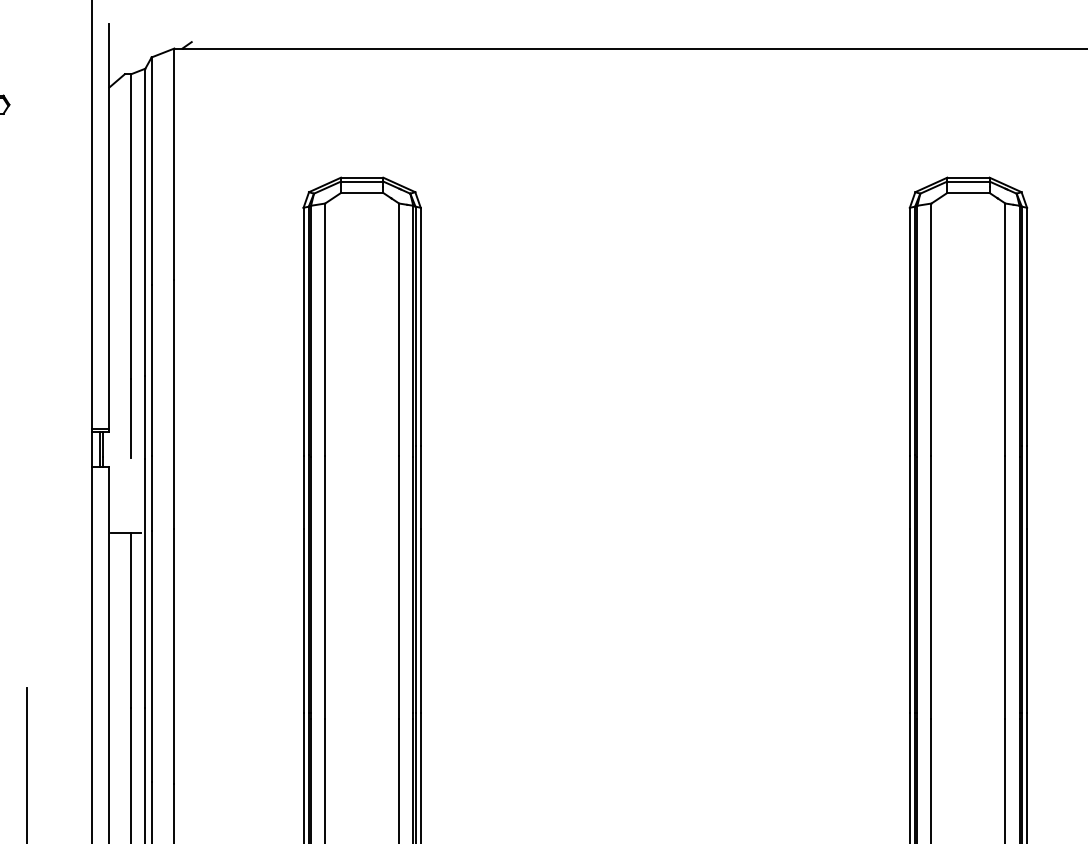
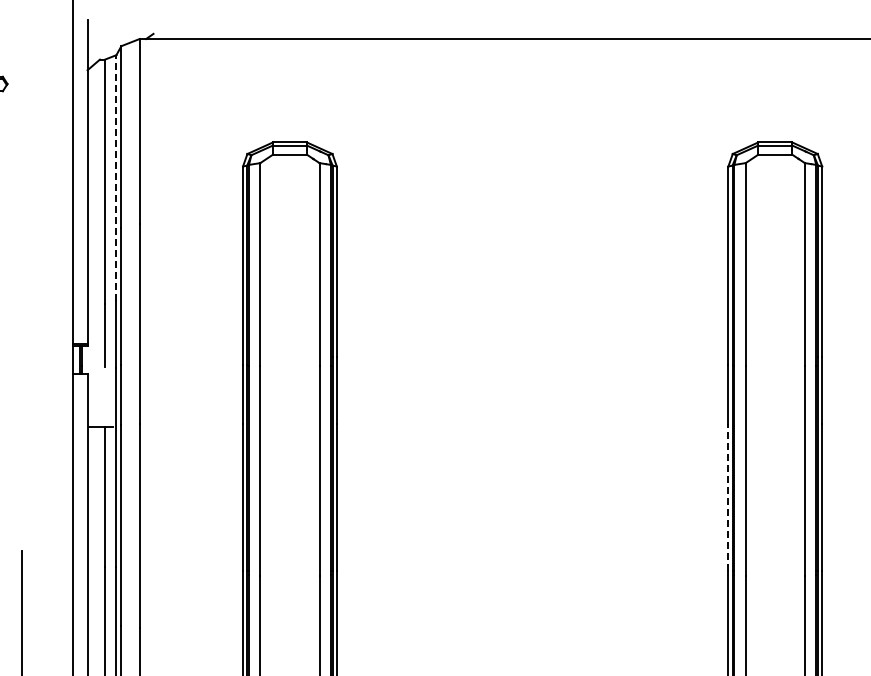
line: (145, 221) -> (116, 177), solid -> dashed
line: (910, 621) -> (728, 497), solid -> dashed

